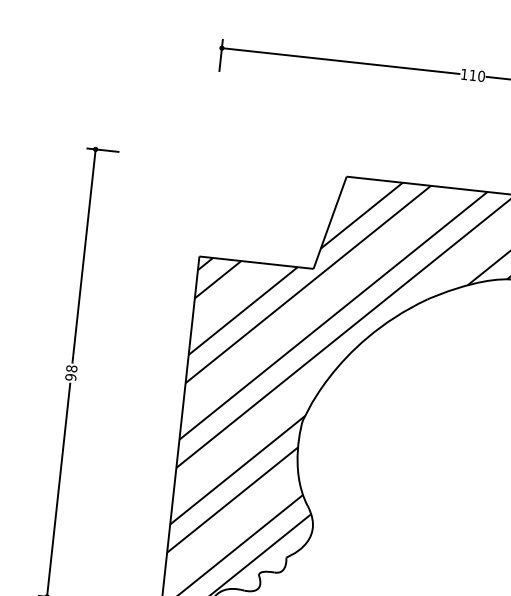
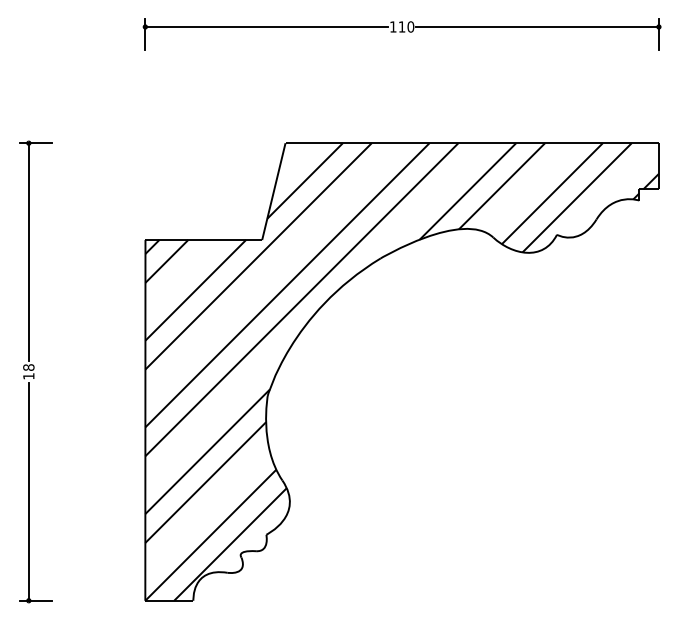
text: (70, 377) -> (28, 376), 98 -> 18

